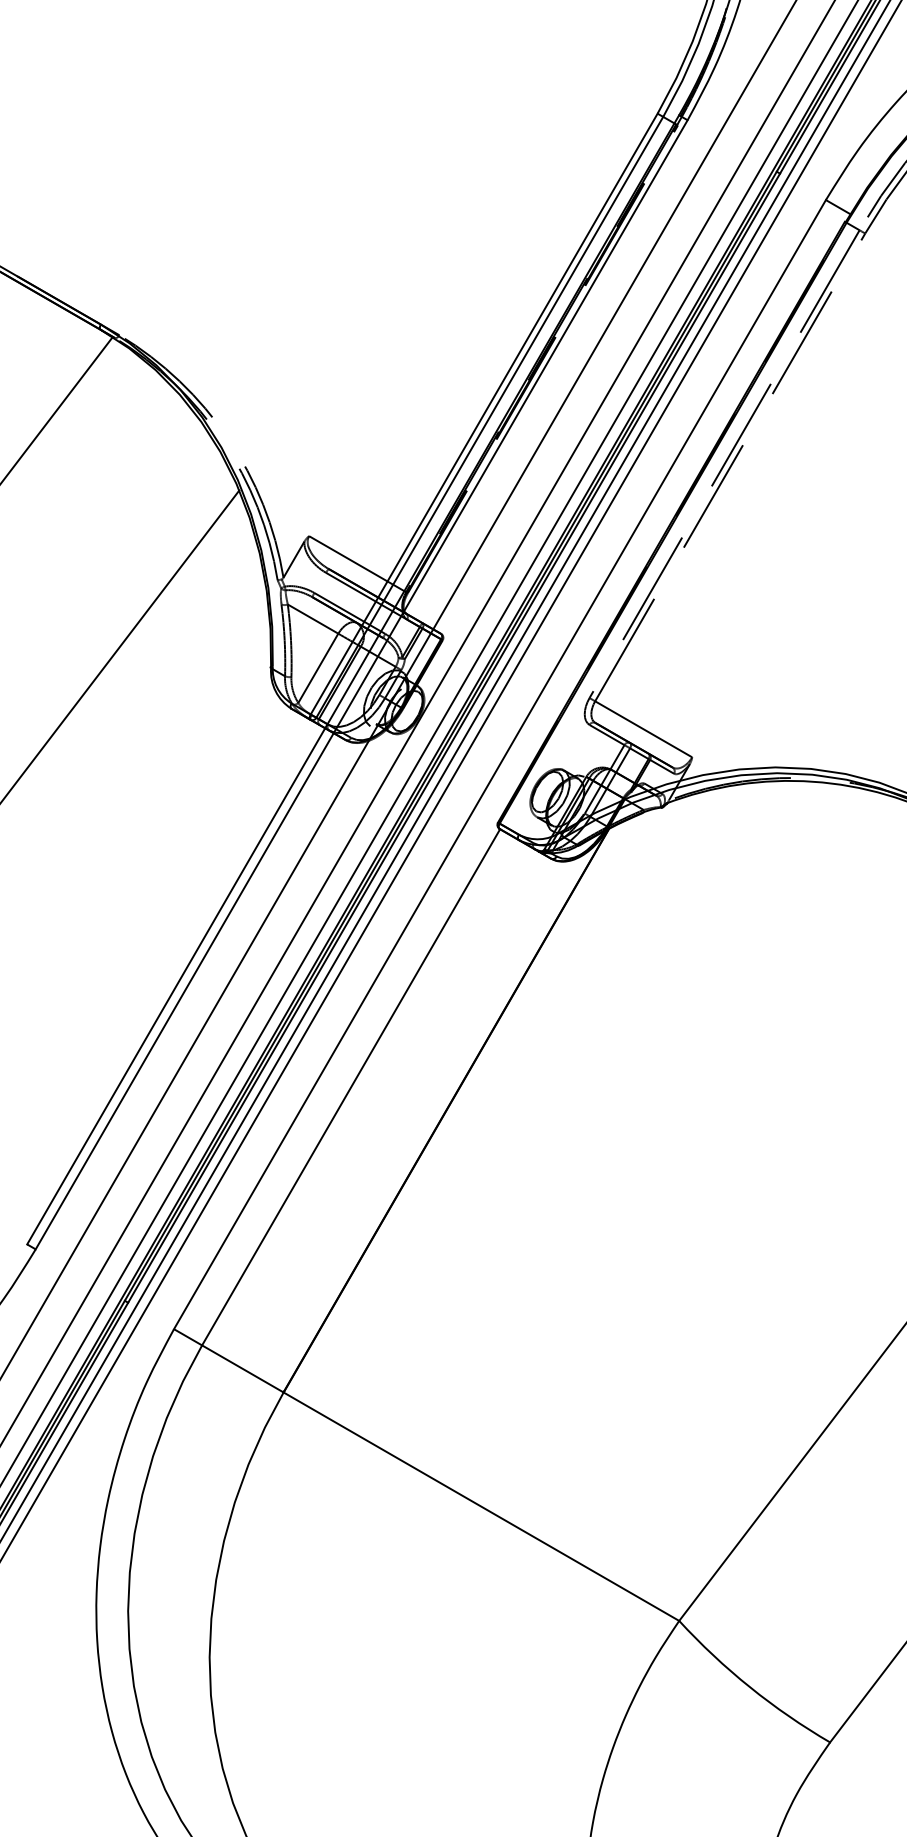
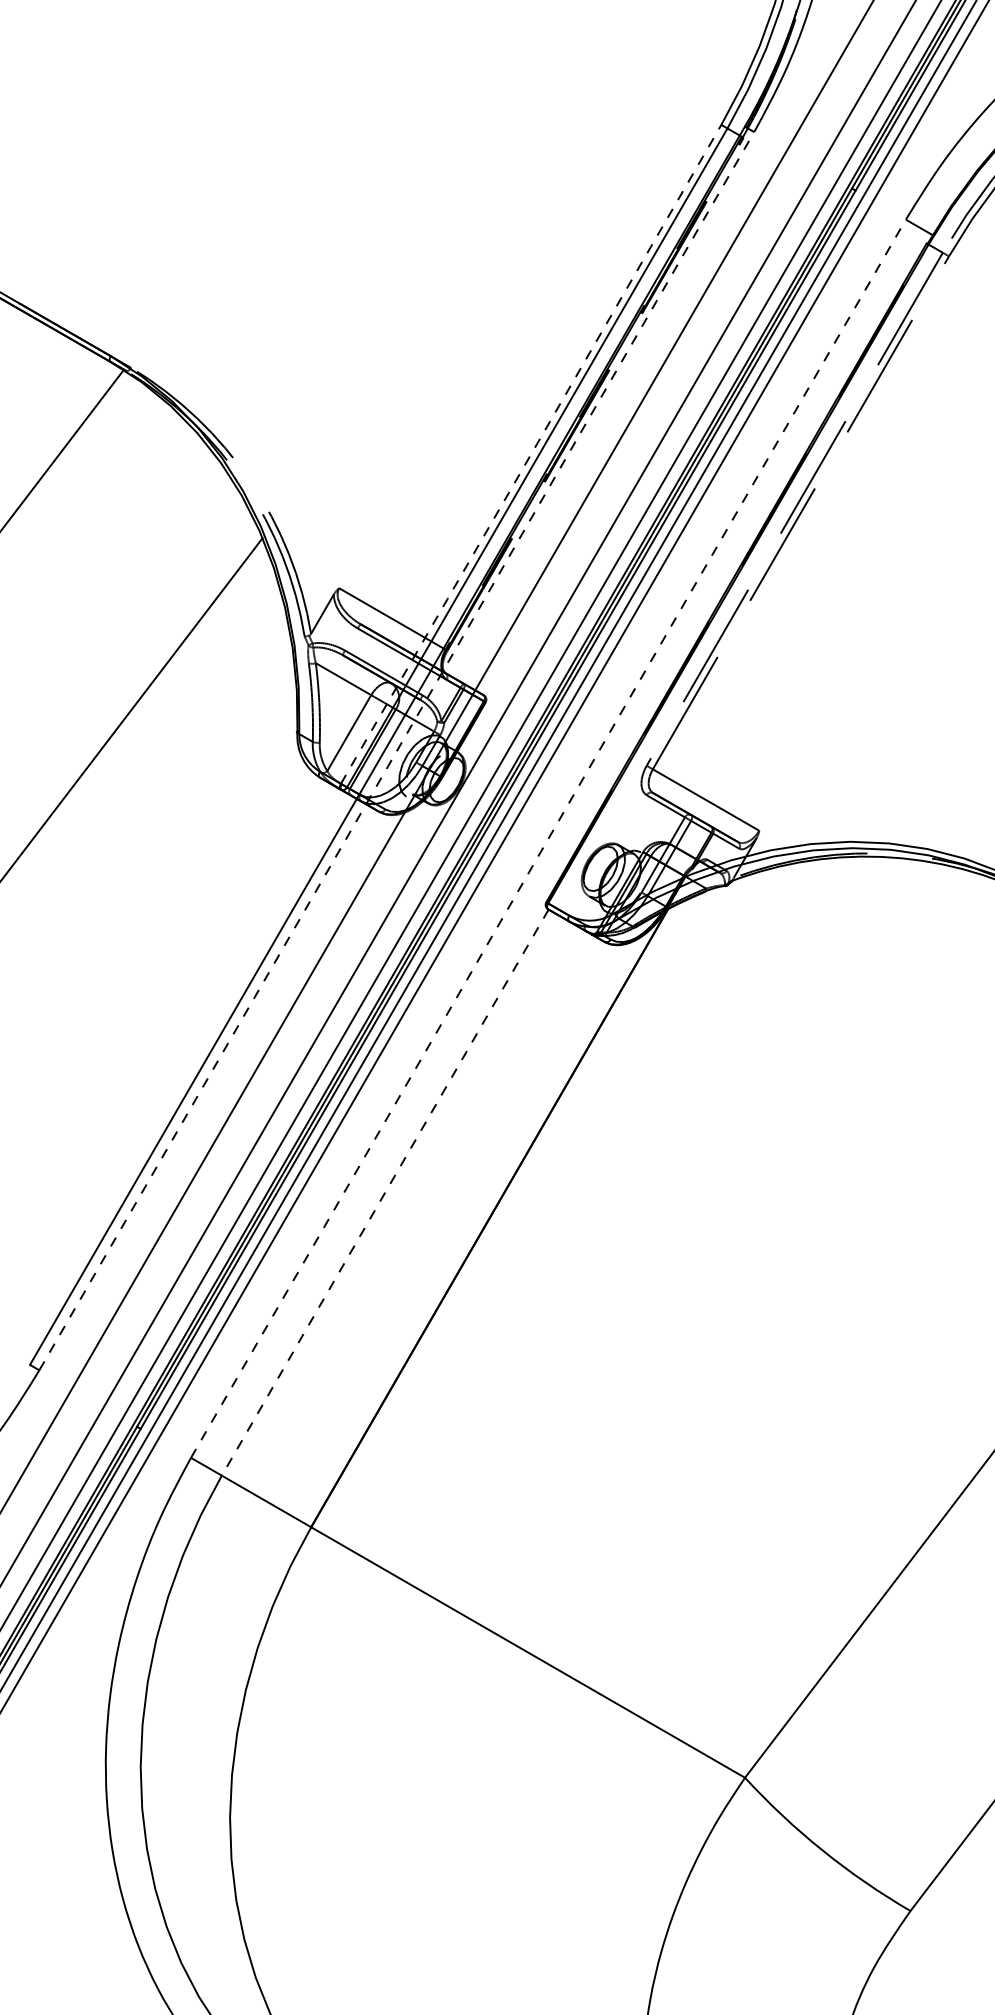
line: (484, 413) -> (531, 453), solid -> dashed
line: (361, 685) -> (396, 751), solid -> dashed
line: (500, 764) -> (548, 838), solid -> dashed
line: (351, 1087) -> (385, 1192), solid -> dashed

